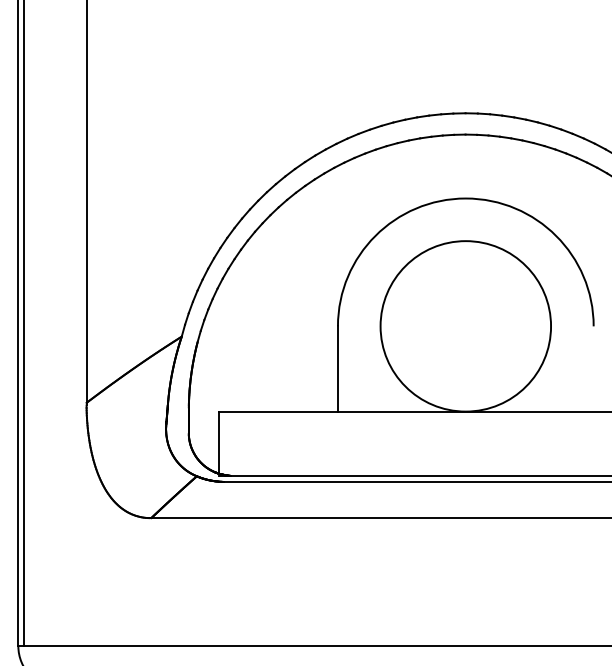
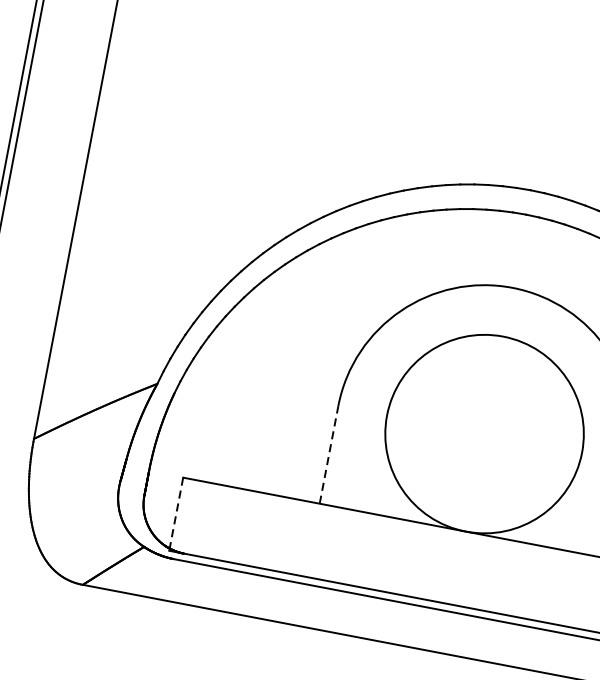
line: (337, 368) -> (328, 454), solid -> dashed
line: (218, 442) -> (176, 512), solid -> dashed

